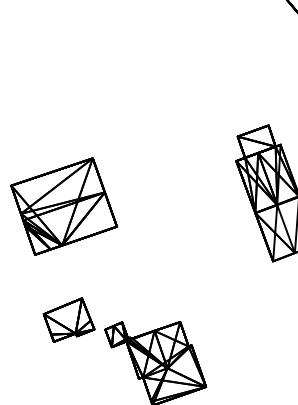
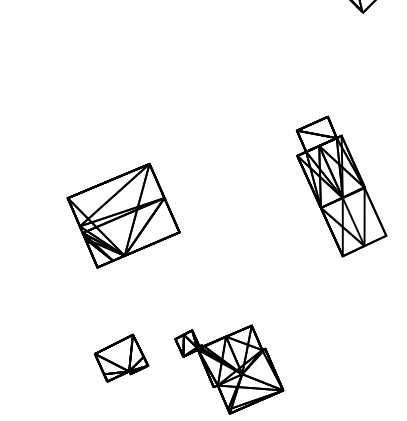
part: (69, 319) -> (121, 357), moved

